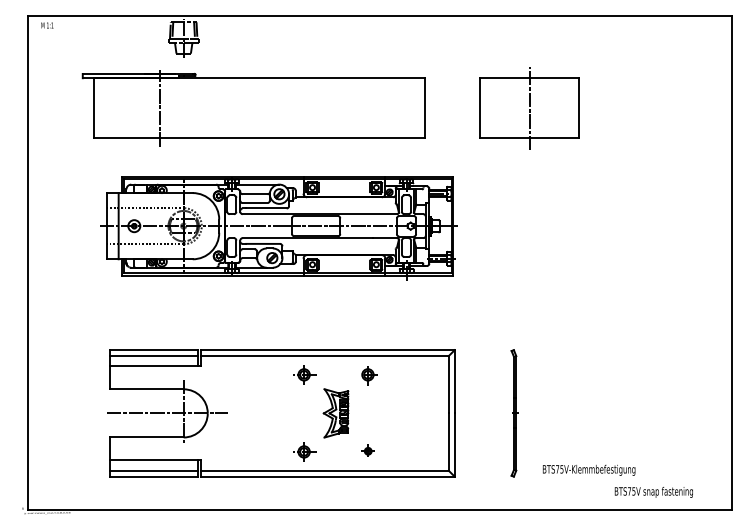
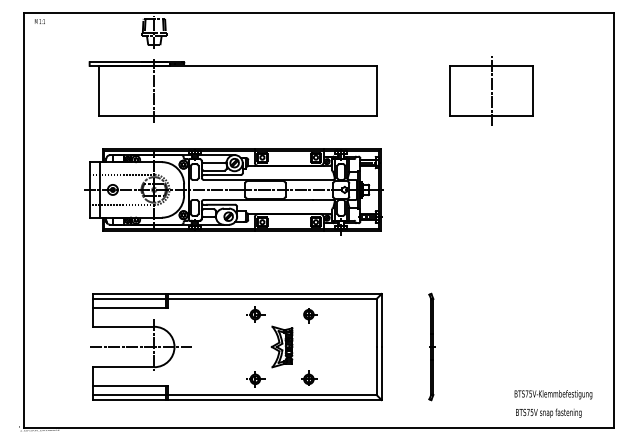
part: (253, 107) -> (232, 90), moved
part: (529, 107) -> (491, 90), moved
part: (368, 449) -> (309, 377), size x1.67
text: (589, 470) -> (553, 394), moved

